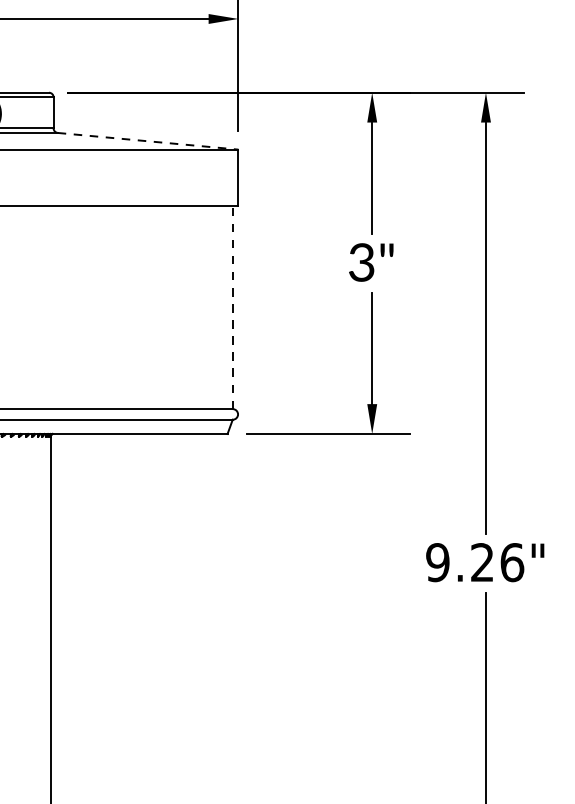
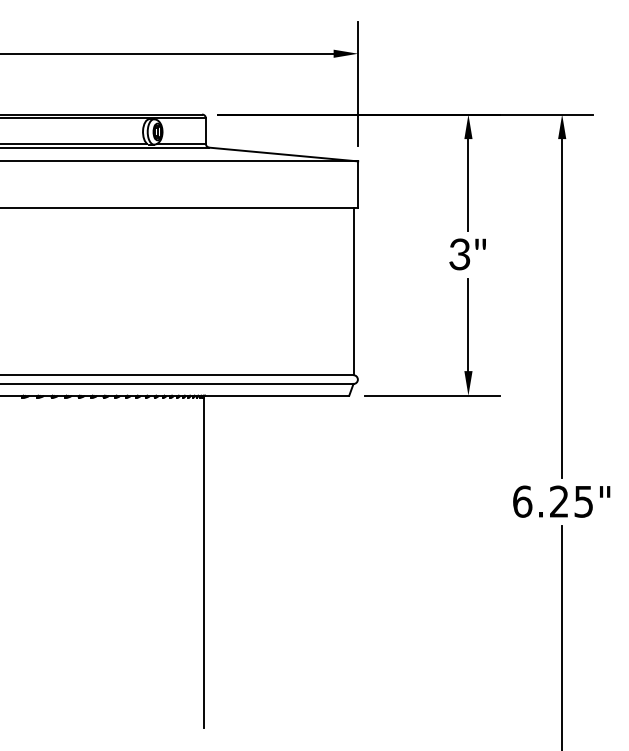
line: (147, 141) -> (283, 154), dashed -> solid
line: (232, 307) -> (353, 291), dashed -> solid
text: (474, 562) -> (552, 501), 9.26" -> 6.25"

